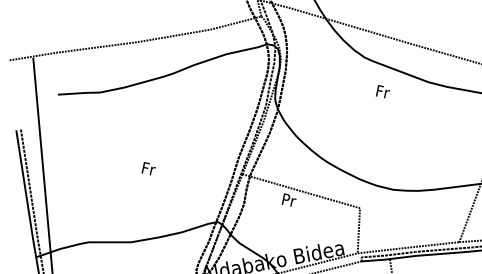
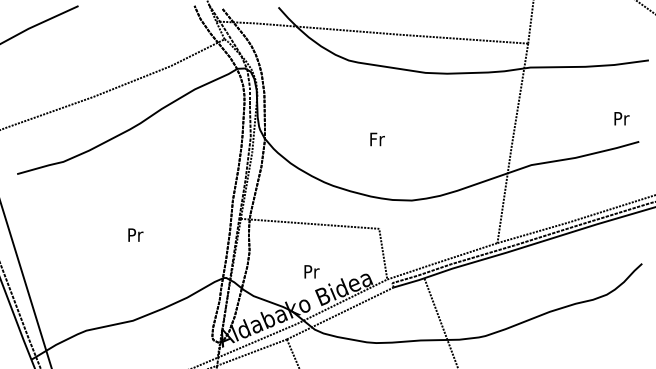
text: (383, 92) -> (377, 139), moved
text: (148, 168) -> (135, 234), Fr -> Pr
text: (289, 199) -> (311, 271), moved

